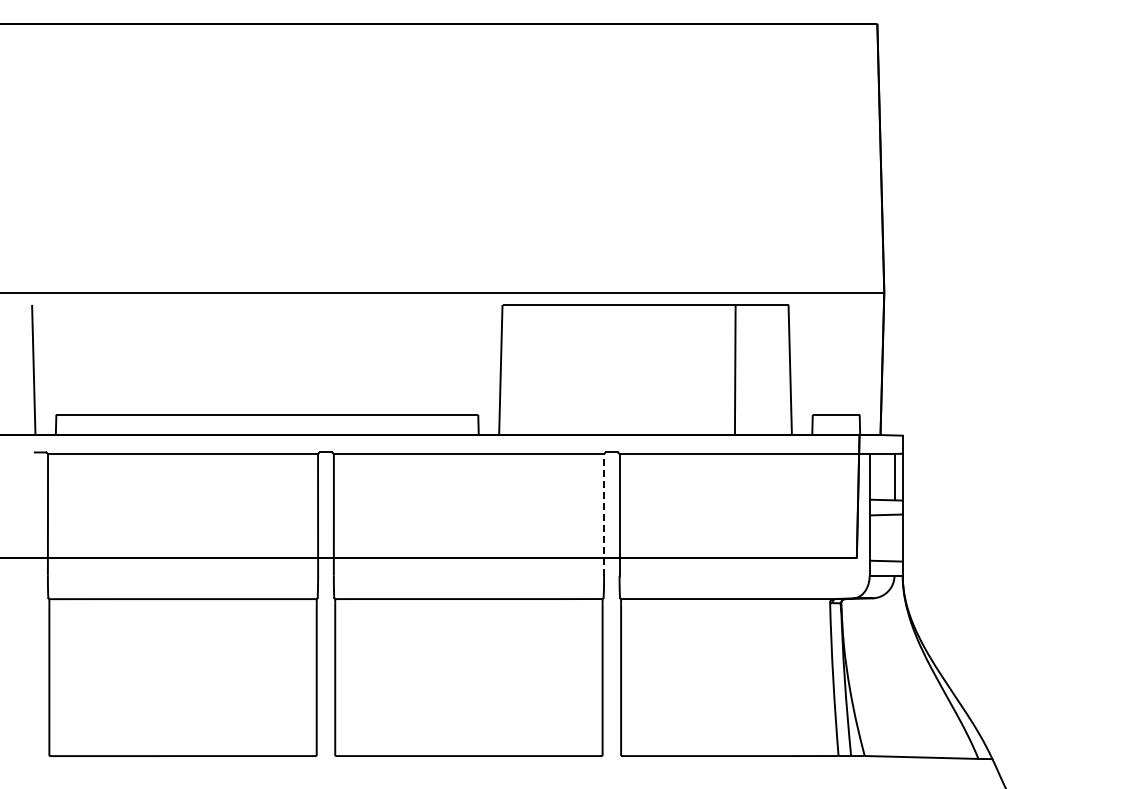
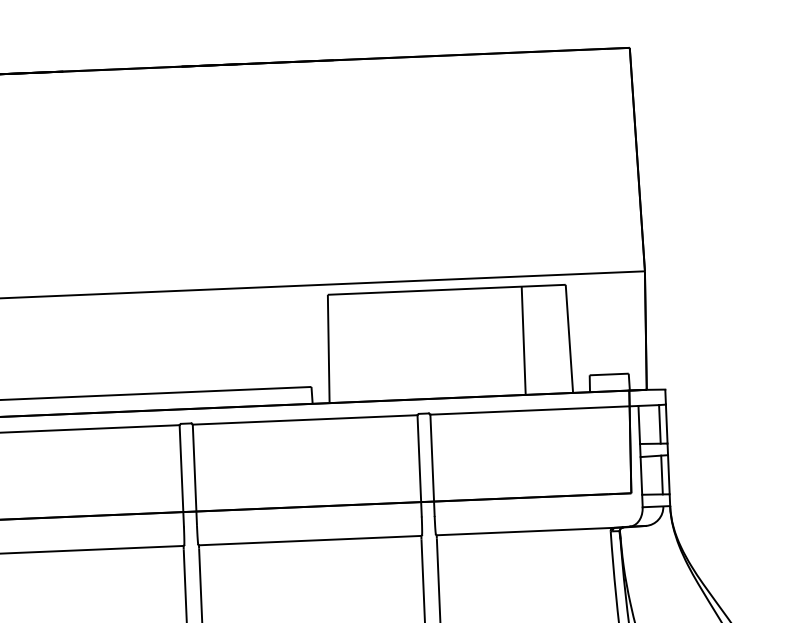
line: (604, 514) -> (419, 465), dashed -> solid
line: (894, 537) -> (661, 474), added

